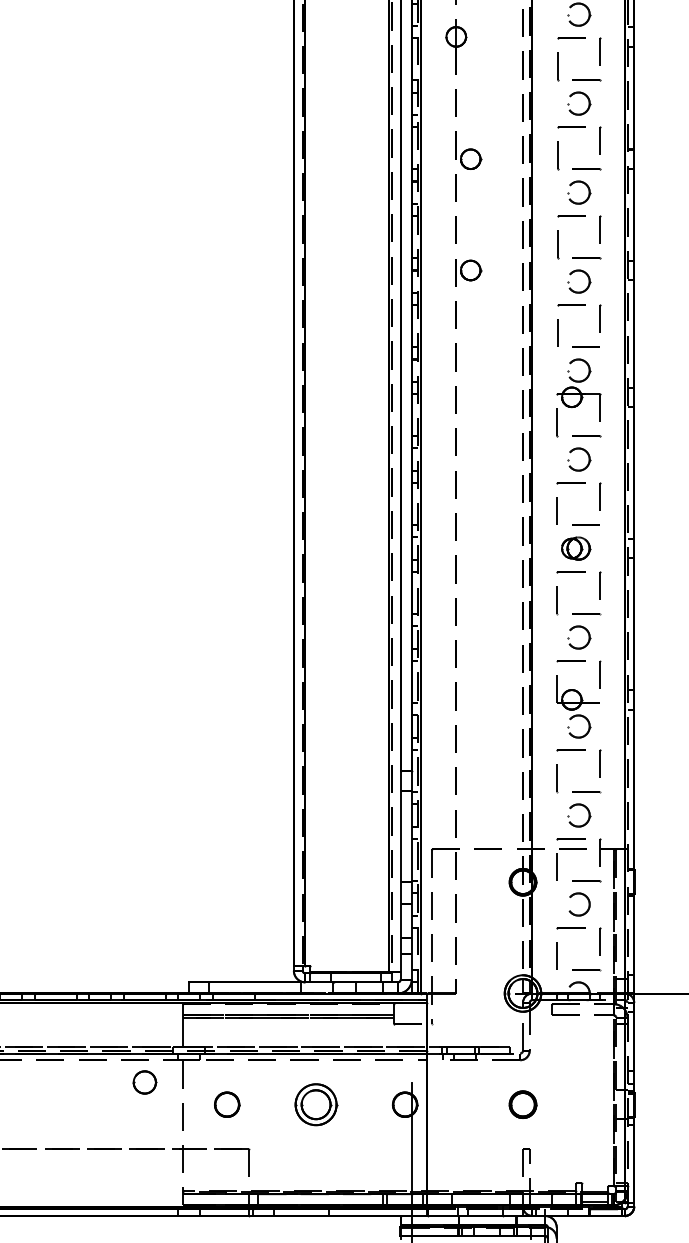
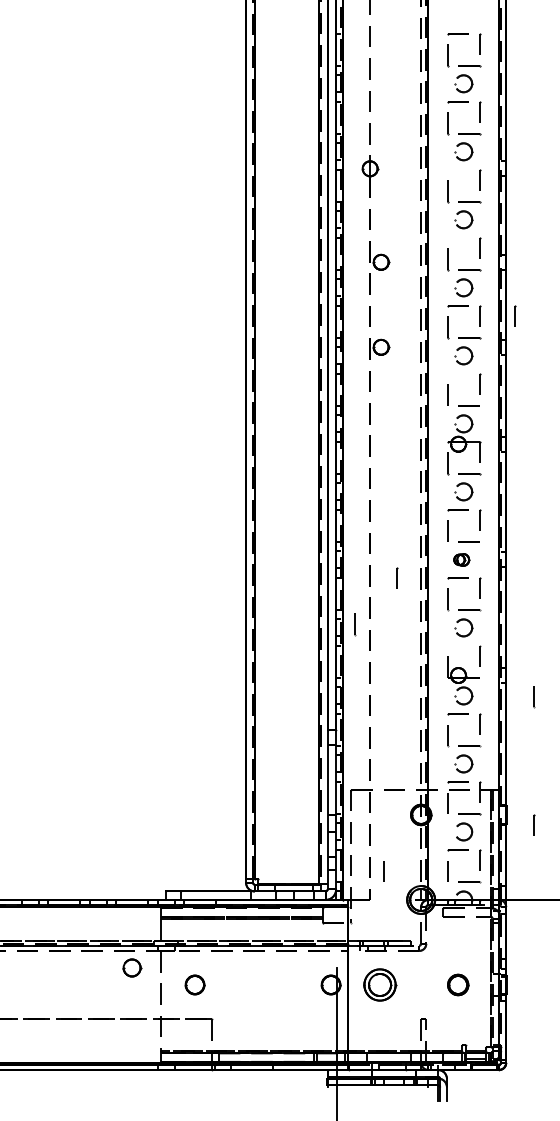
line: (570, 39) -> (457, 170), removed
line: (570, 128) -> (457, 238), removed
line: (646, 228) -> (515, 315), added
line: (570, 306) -> (457, 374), removed
part: (575, 548) -> (461, 559), size x0.7
line: (492, 571) -> (397, 577), added
line: (437, 633) -> (355, 624), added
line: (570, 661) -> (457, 646), removed
line: (671, 728) -> (534, 697), added
line: (671, 894) -> (534, 824), added
line: (473, 956) -> (383, 871), added
part: (316, 1104) -> (380, 984), moved
part: (523, 1104) -> (458, 984), moved

